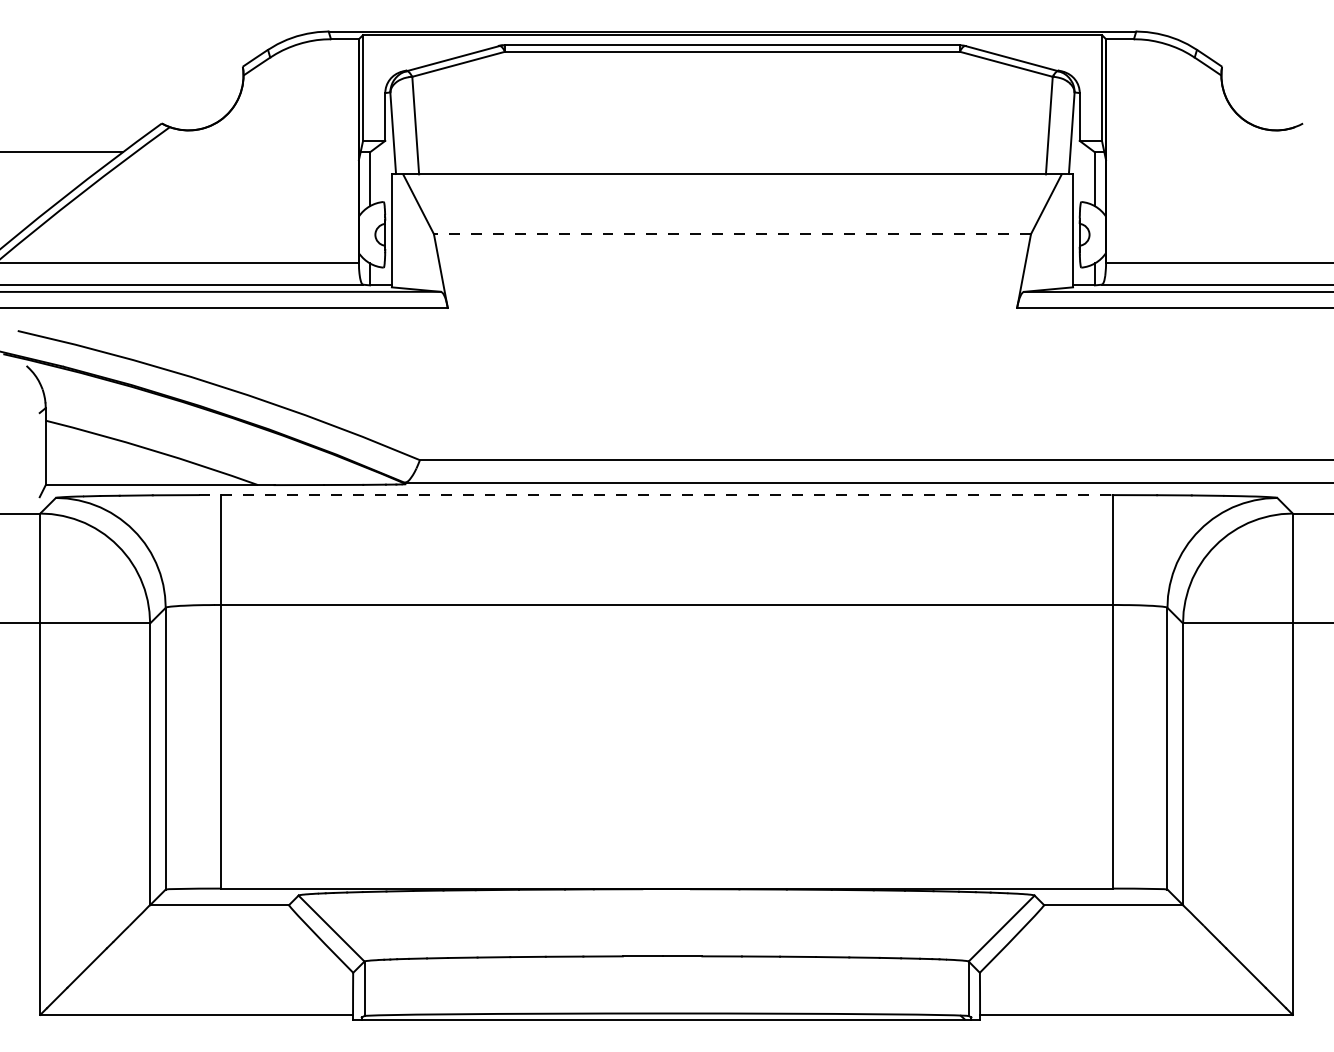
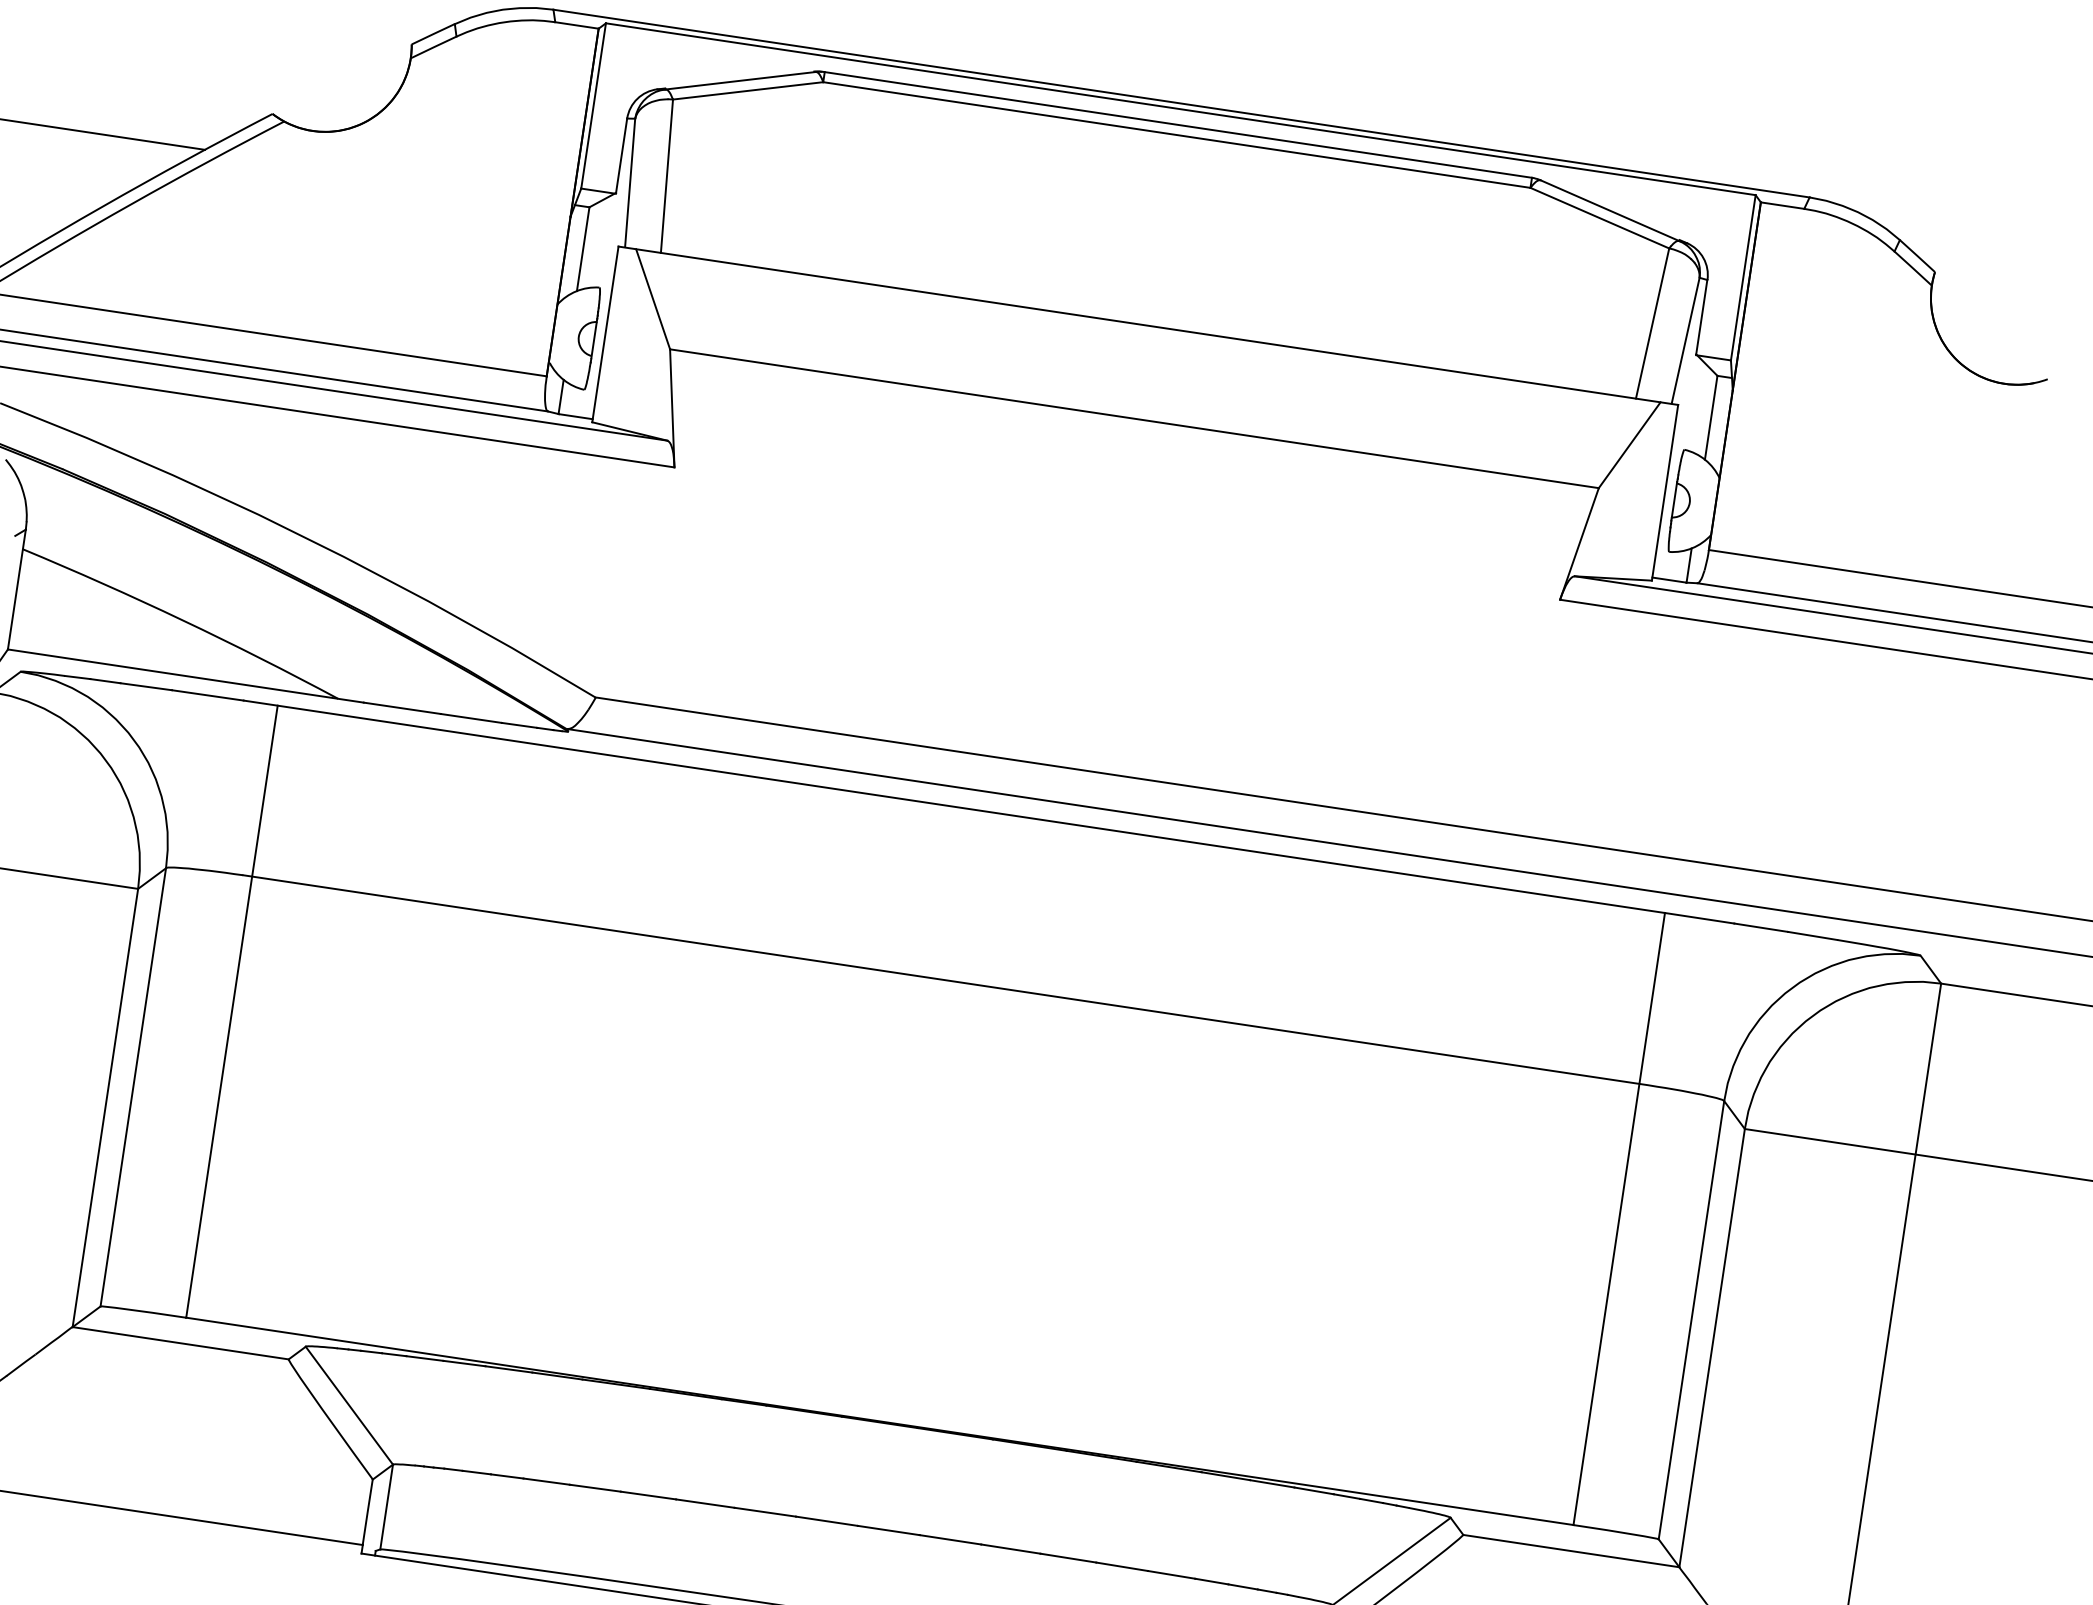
line: (732, 234) -> (1134, 419), dashed -> solid
line: (655, 495) -> (953, 807), dashed -> solid

